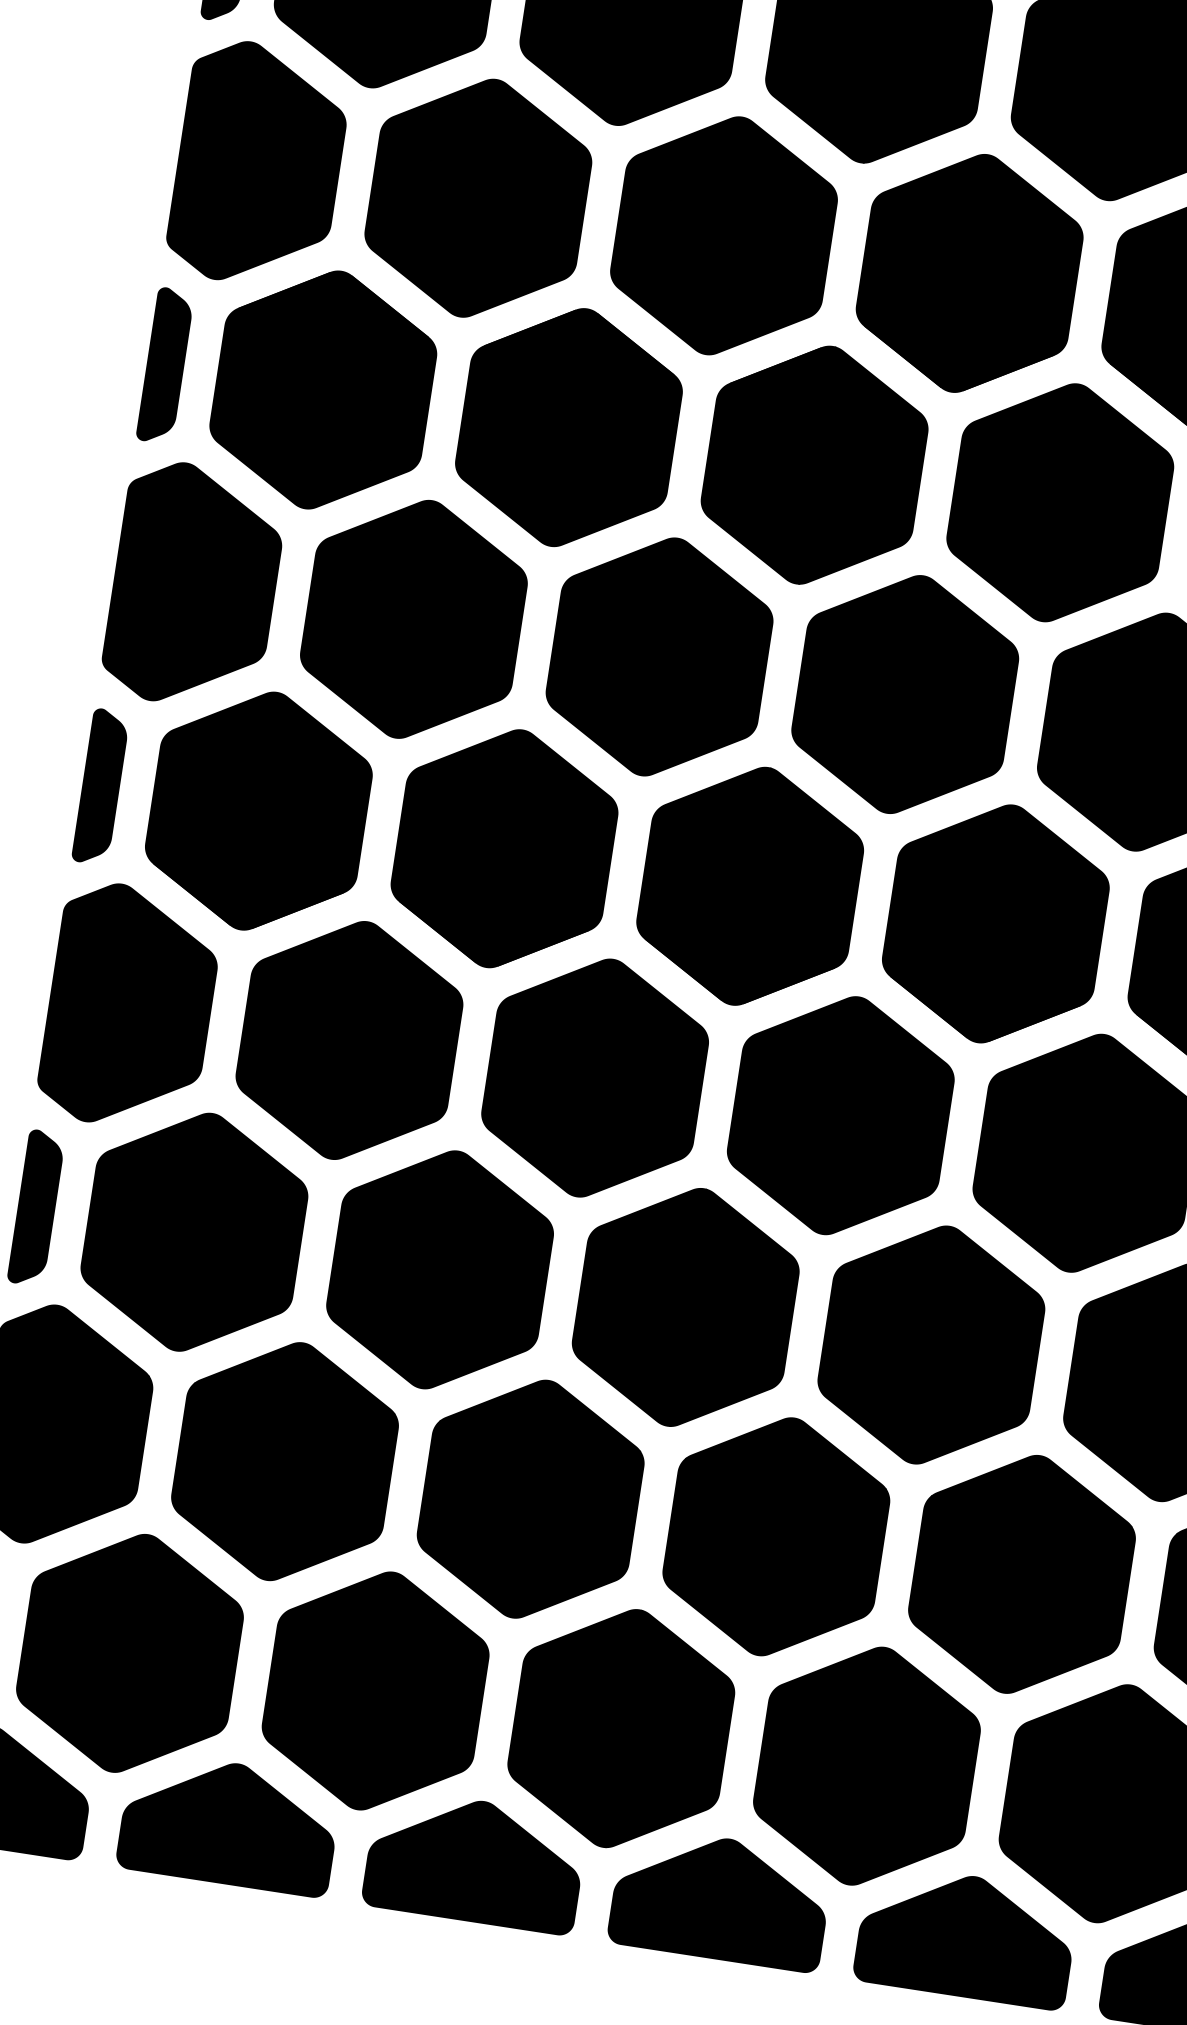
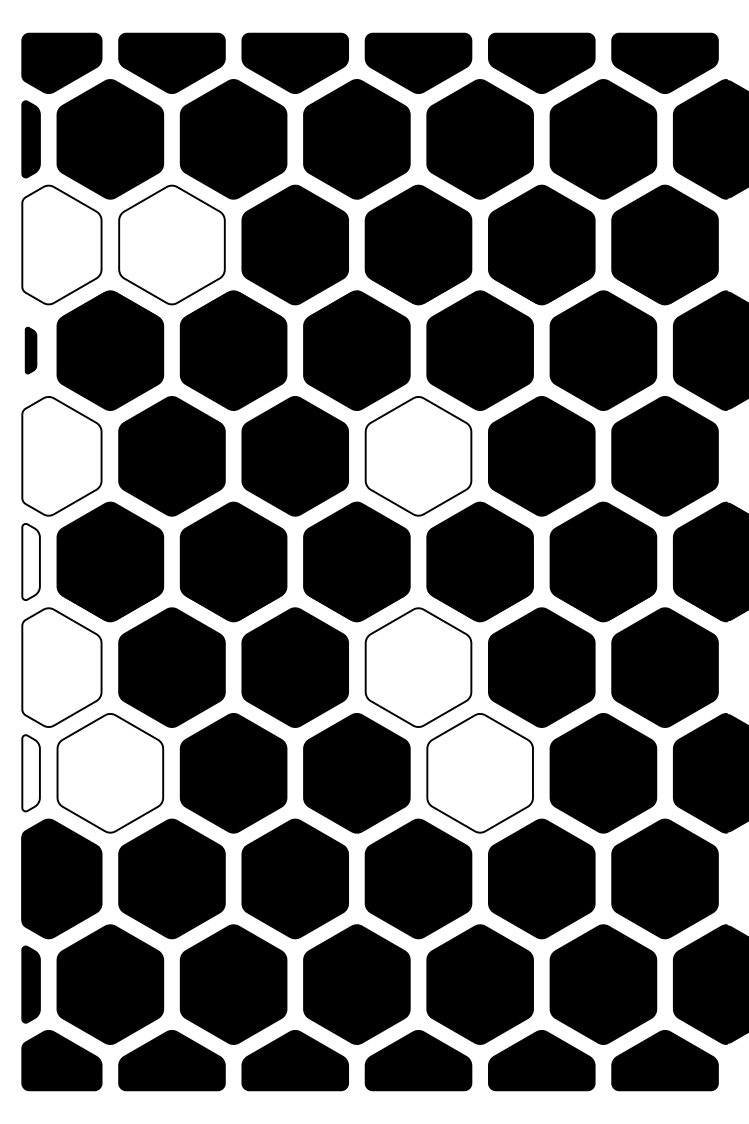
fill: (258, 163) -> (61, 244), removed
fill: (477, 197) -> (171, 244), removed
part: (164, 365) -> (30, 350), size x0.6
fill: (193, 584) -> (61, 455), removed
fill: (905, 692) -> (418, 455), removed
fill: (99, 785) -> (30, 561), removed
fill: (129, 1006) -> (61, 667), removed
fill: (840, 1115) -> (418, 667), removed
fill: (35, 1208) -> (30, 773), removed
fill: (194, 1230) -> (110, 772), removed
fill: (930, 1343) -> (479, 772), removed

